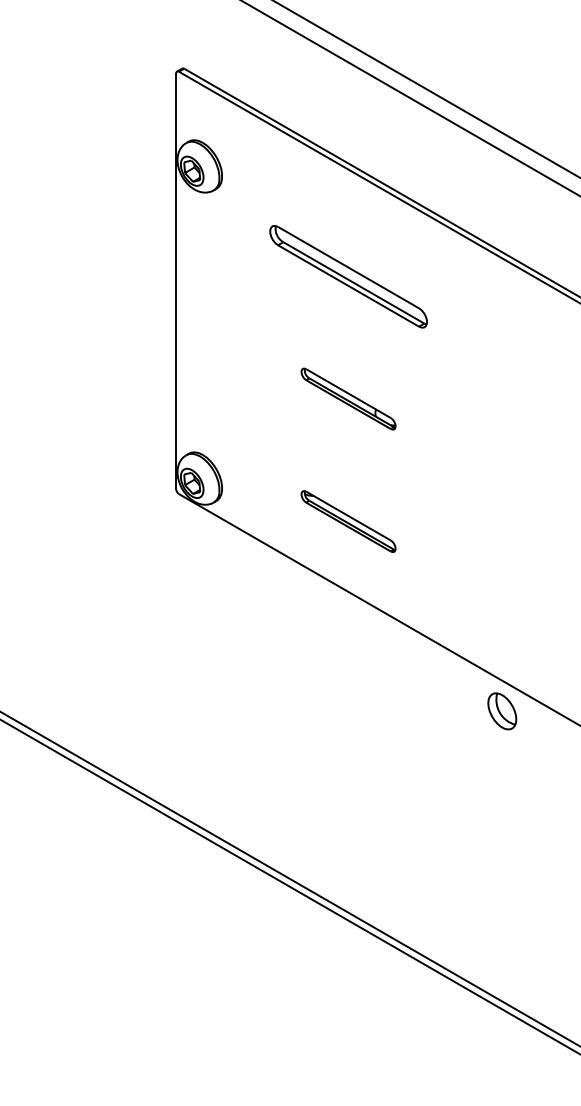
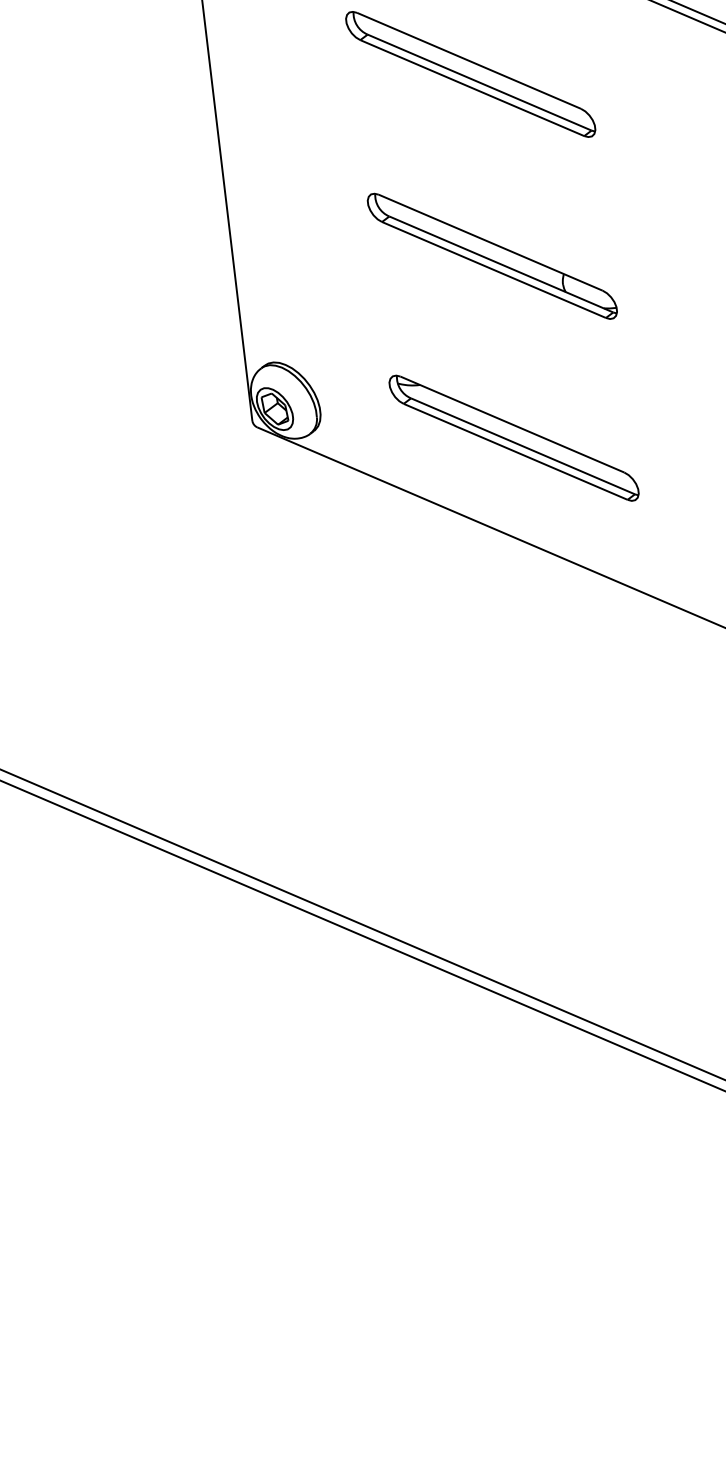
part: (348, 398) -> (492, 255), size x1.67
part: (348, 521) -> (513, 438), size x1.67

